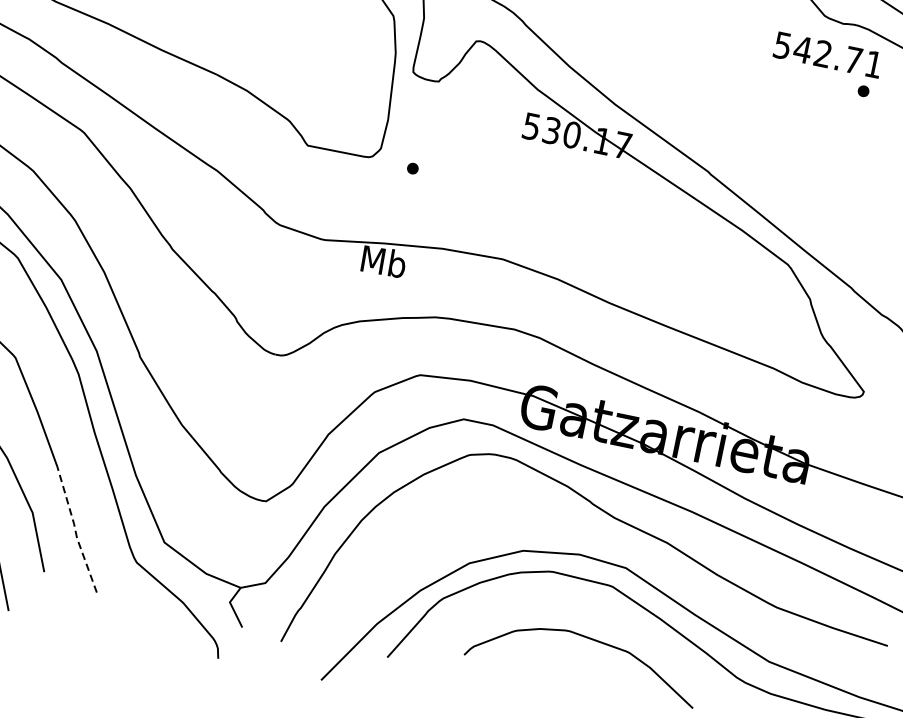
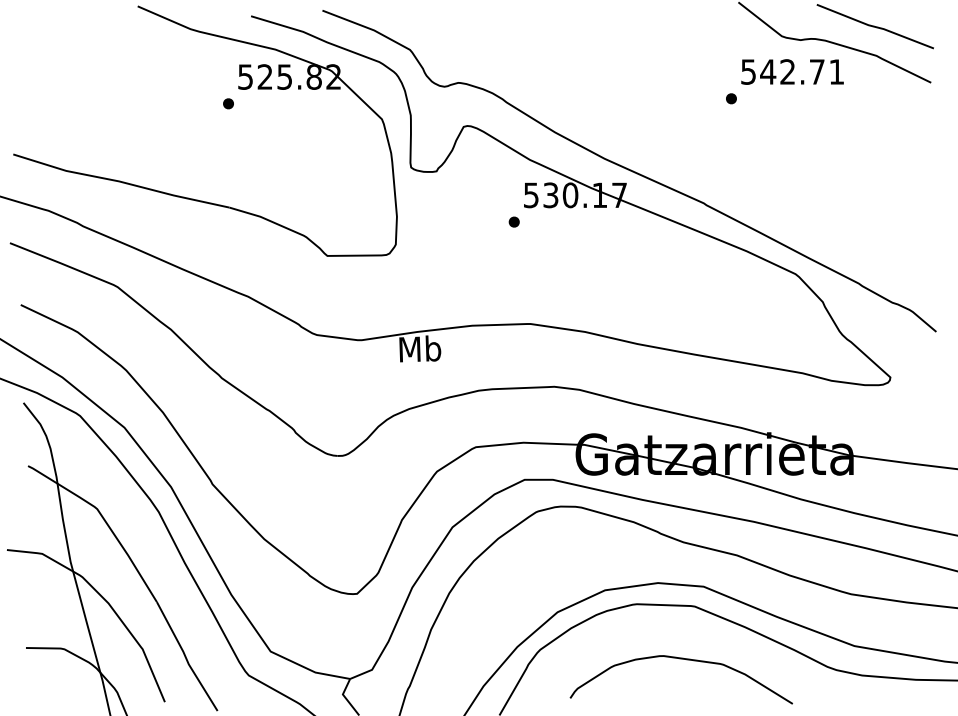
part: (863, 90) -> (731, 98), moved
part: (412, 167) -> (513, 221), moved
line: (75, 530) -> (185, 657), dashed -> solid

